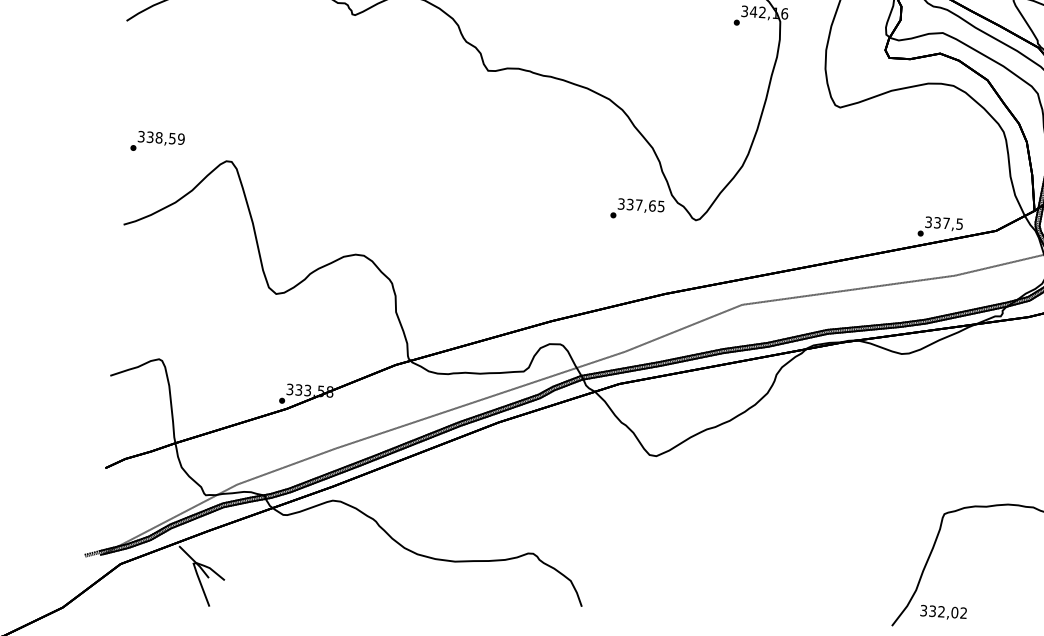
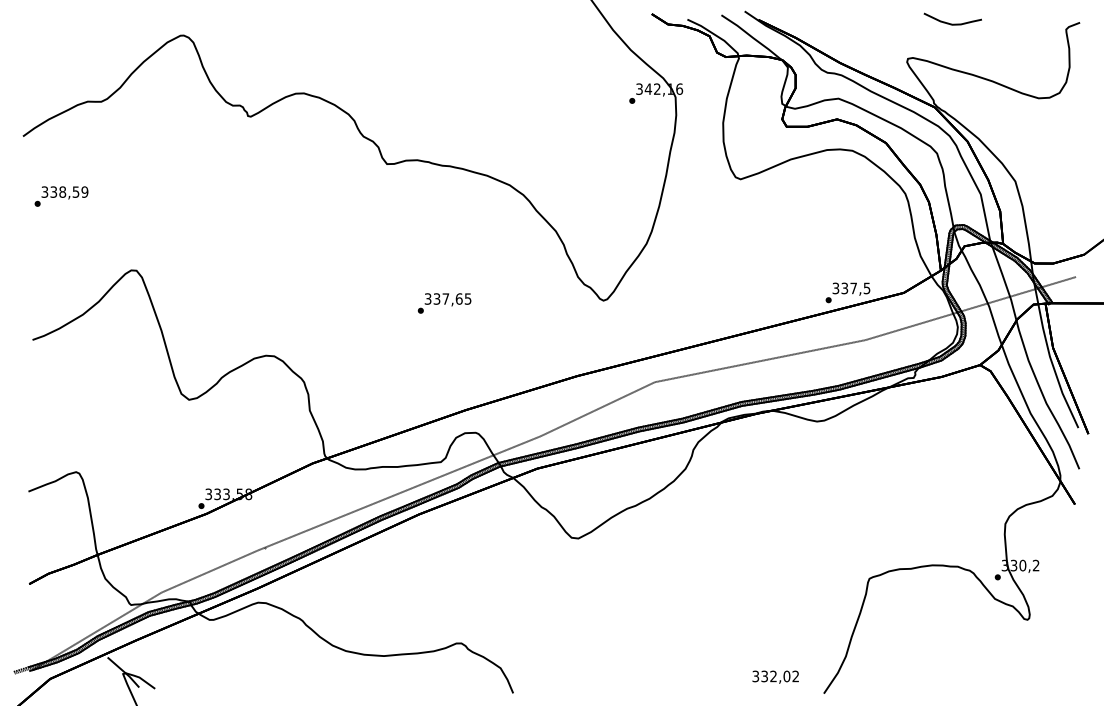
text: (157, 142) -> (61, 196), moved
text: (637, 209) -> (444, 303), moved
text: (943, 611) -> (775, 676), moved

